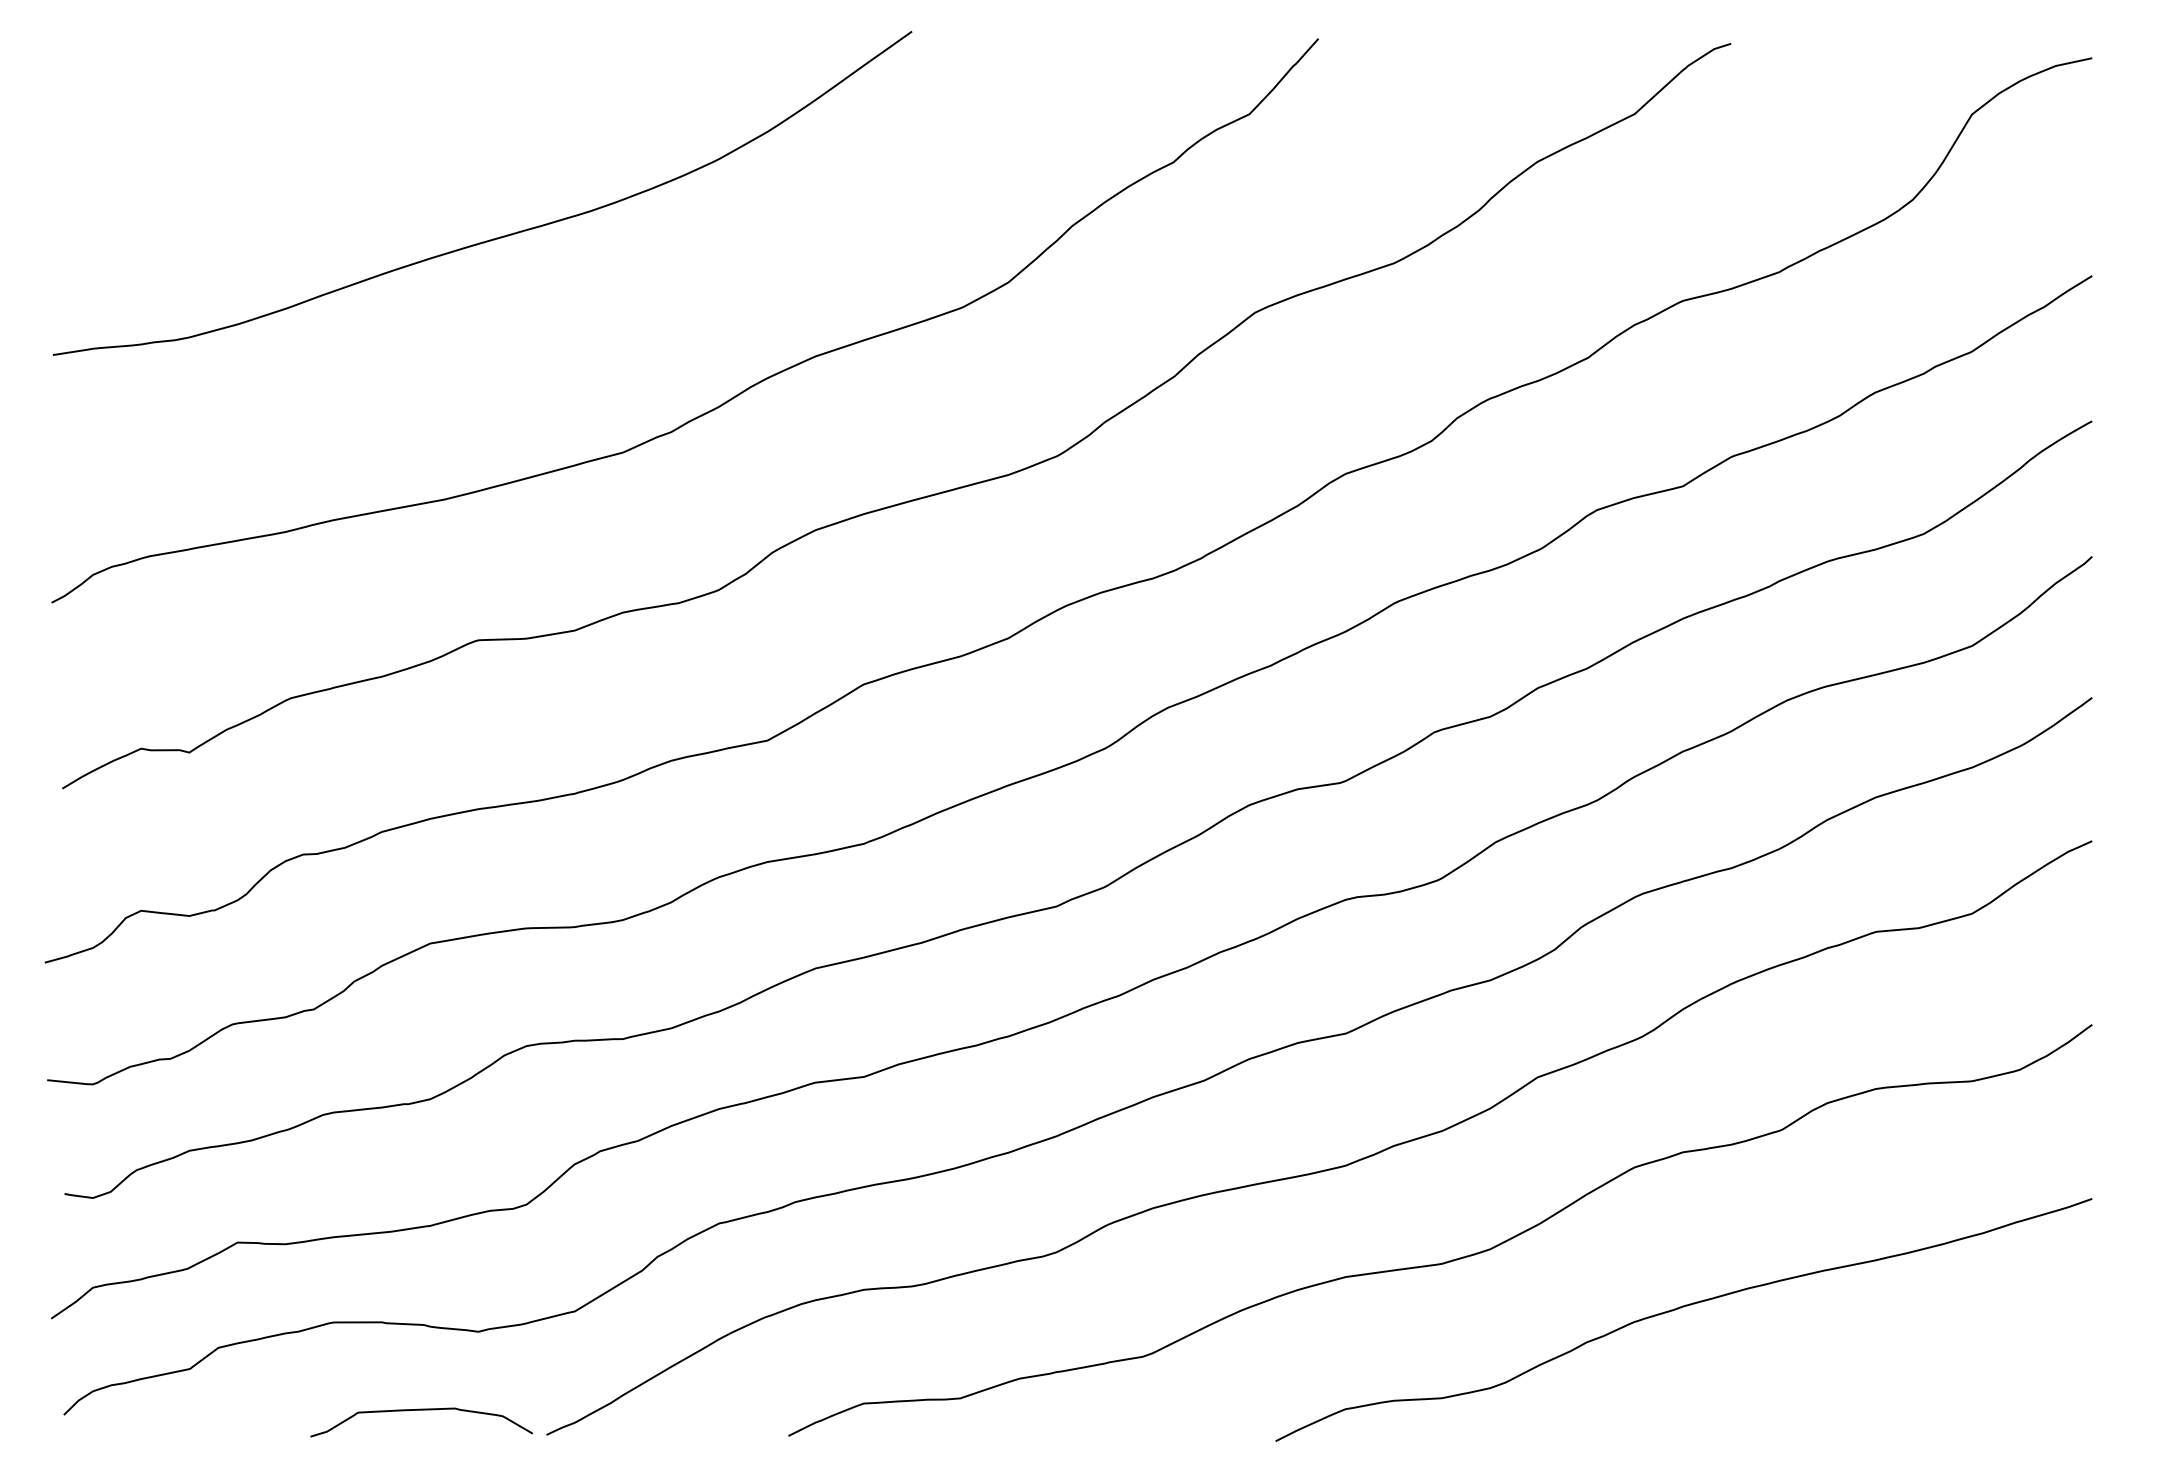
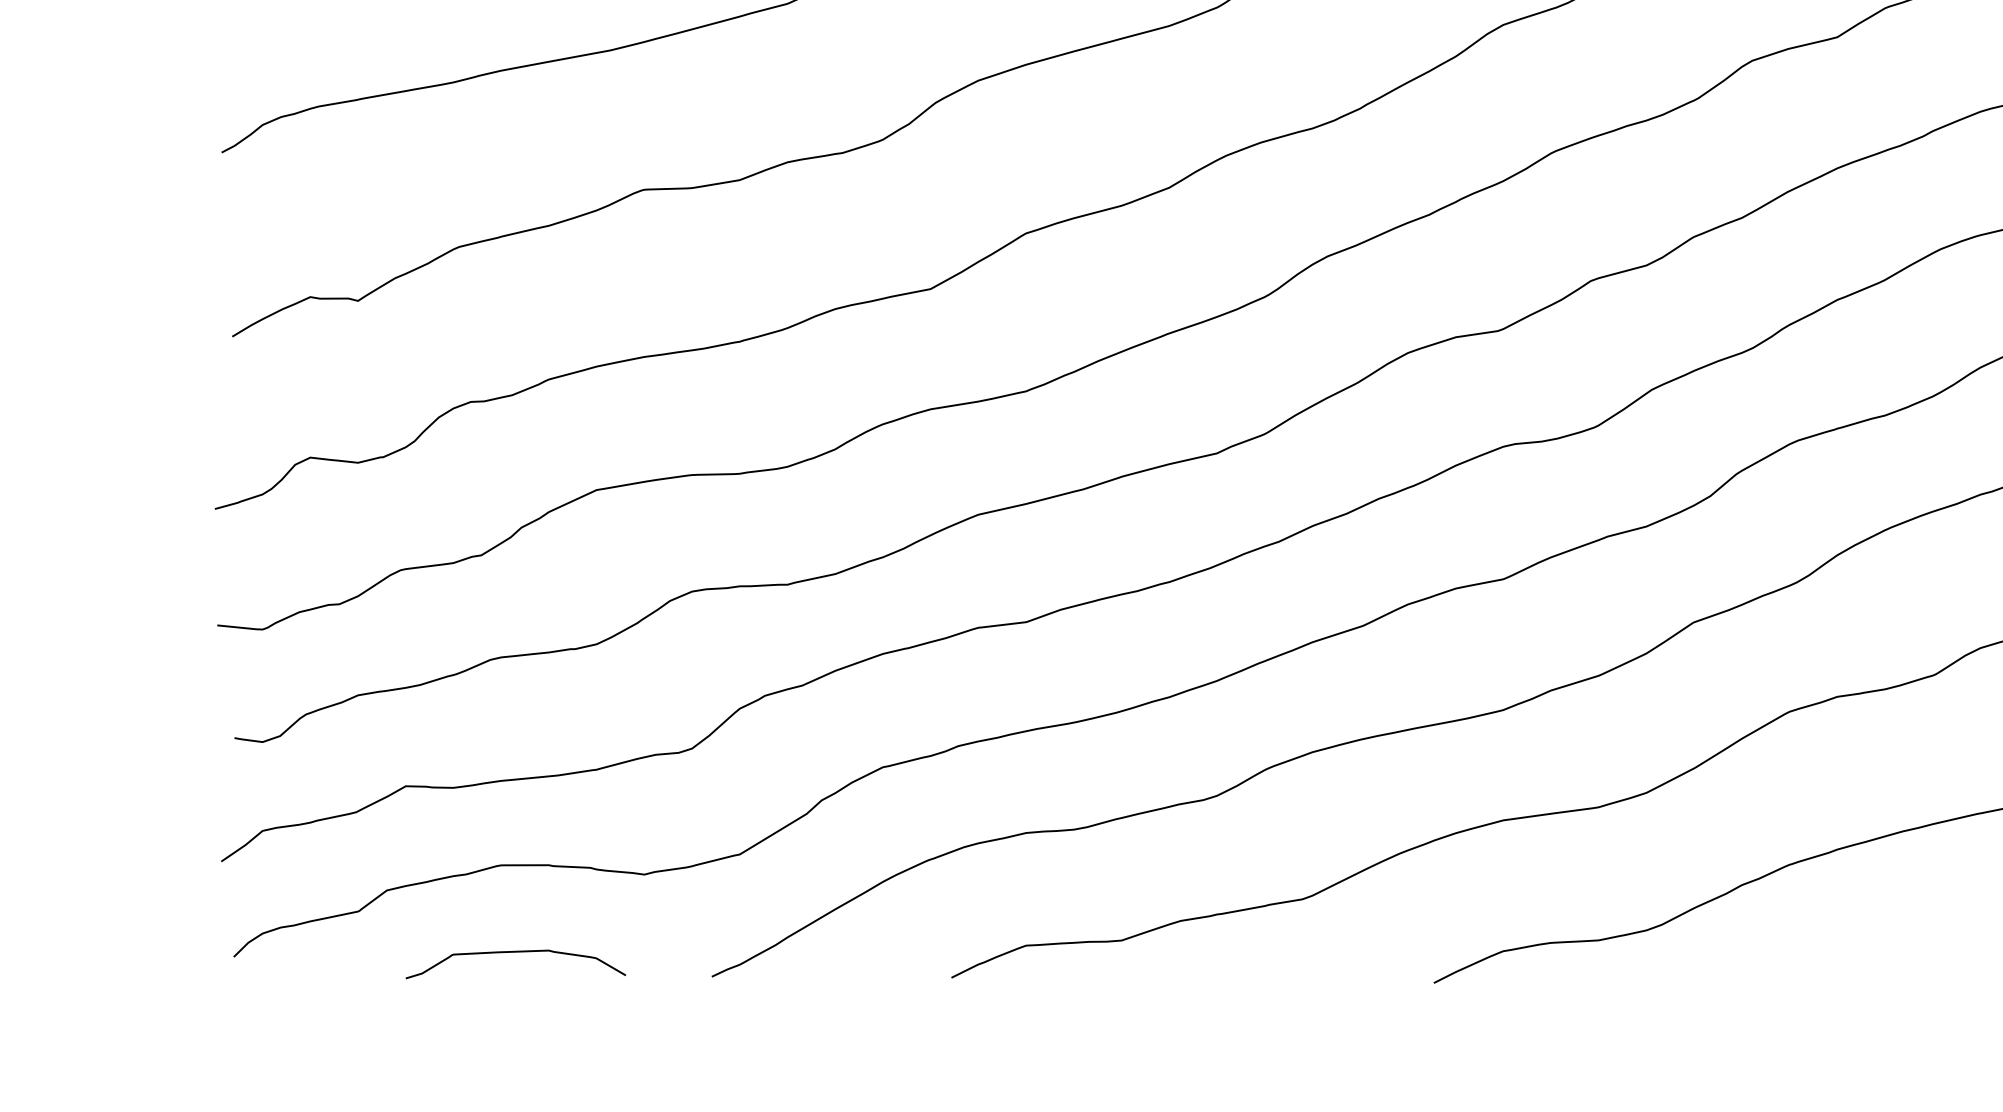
curve: (421, 1410) -> (515, 952), moved

